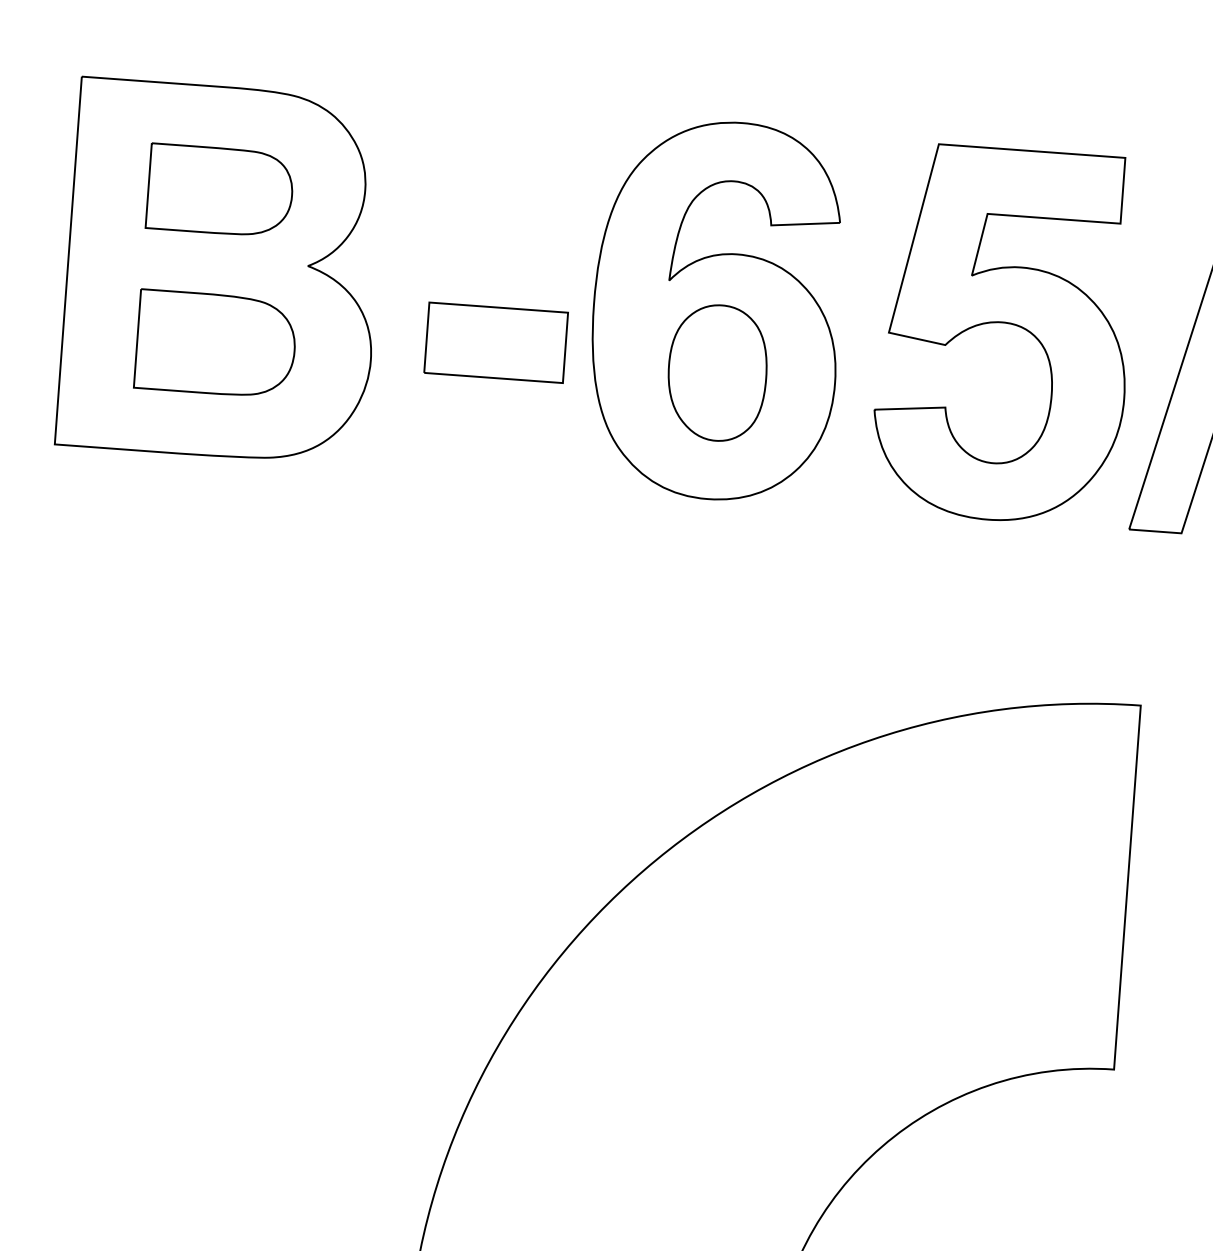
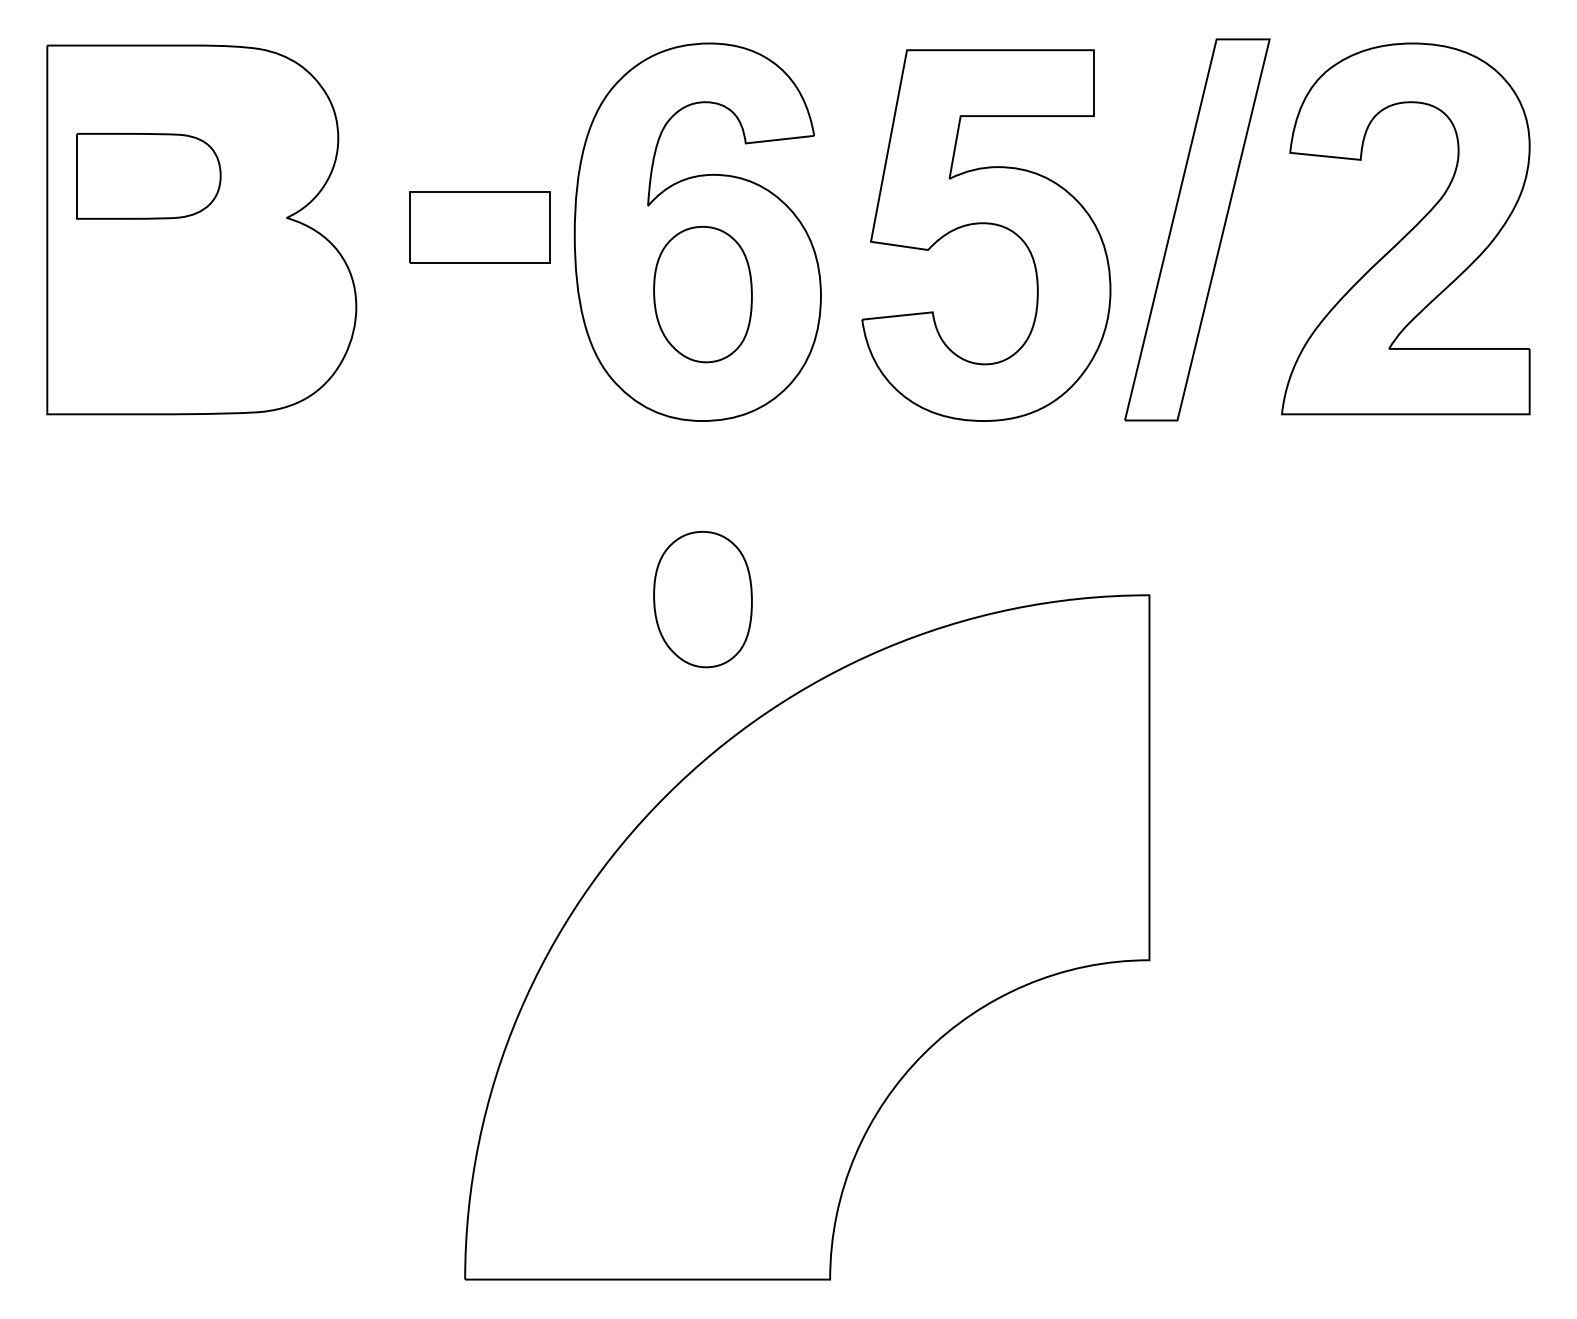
part: (220, 191) -> (148, 176), moved
part: (495, 342) -> (479, 227), moved
part: (215, 344) -> (200, 302), removed
part: (694, 677) -> (702, 599), added

